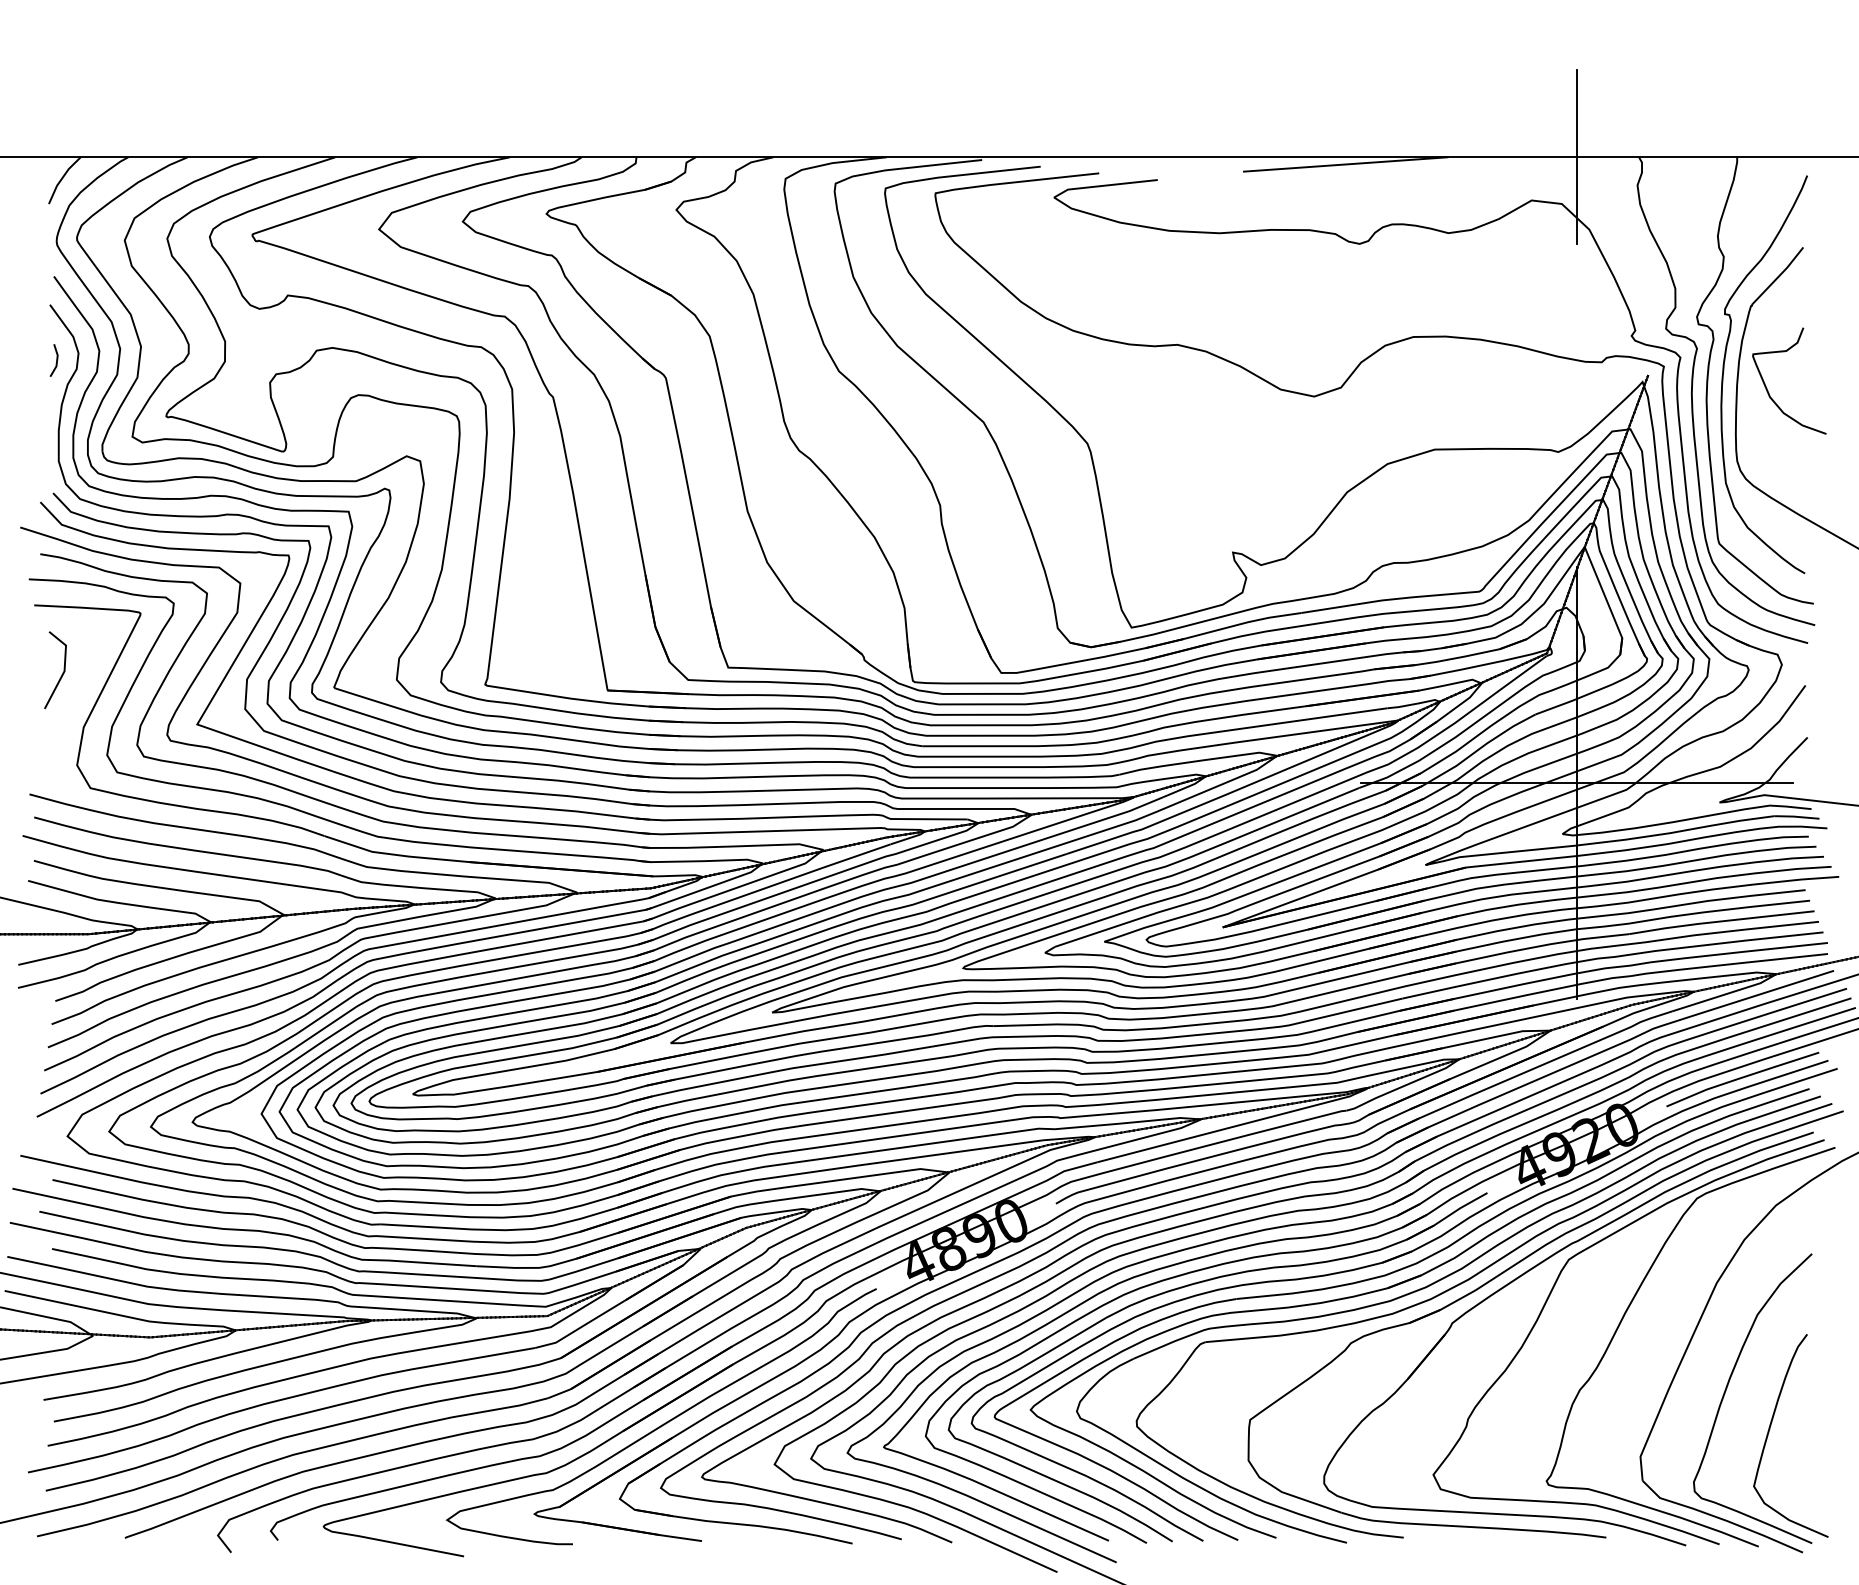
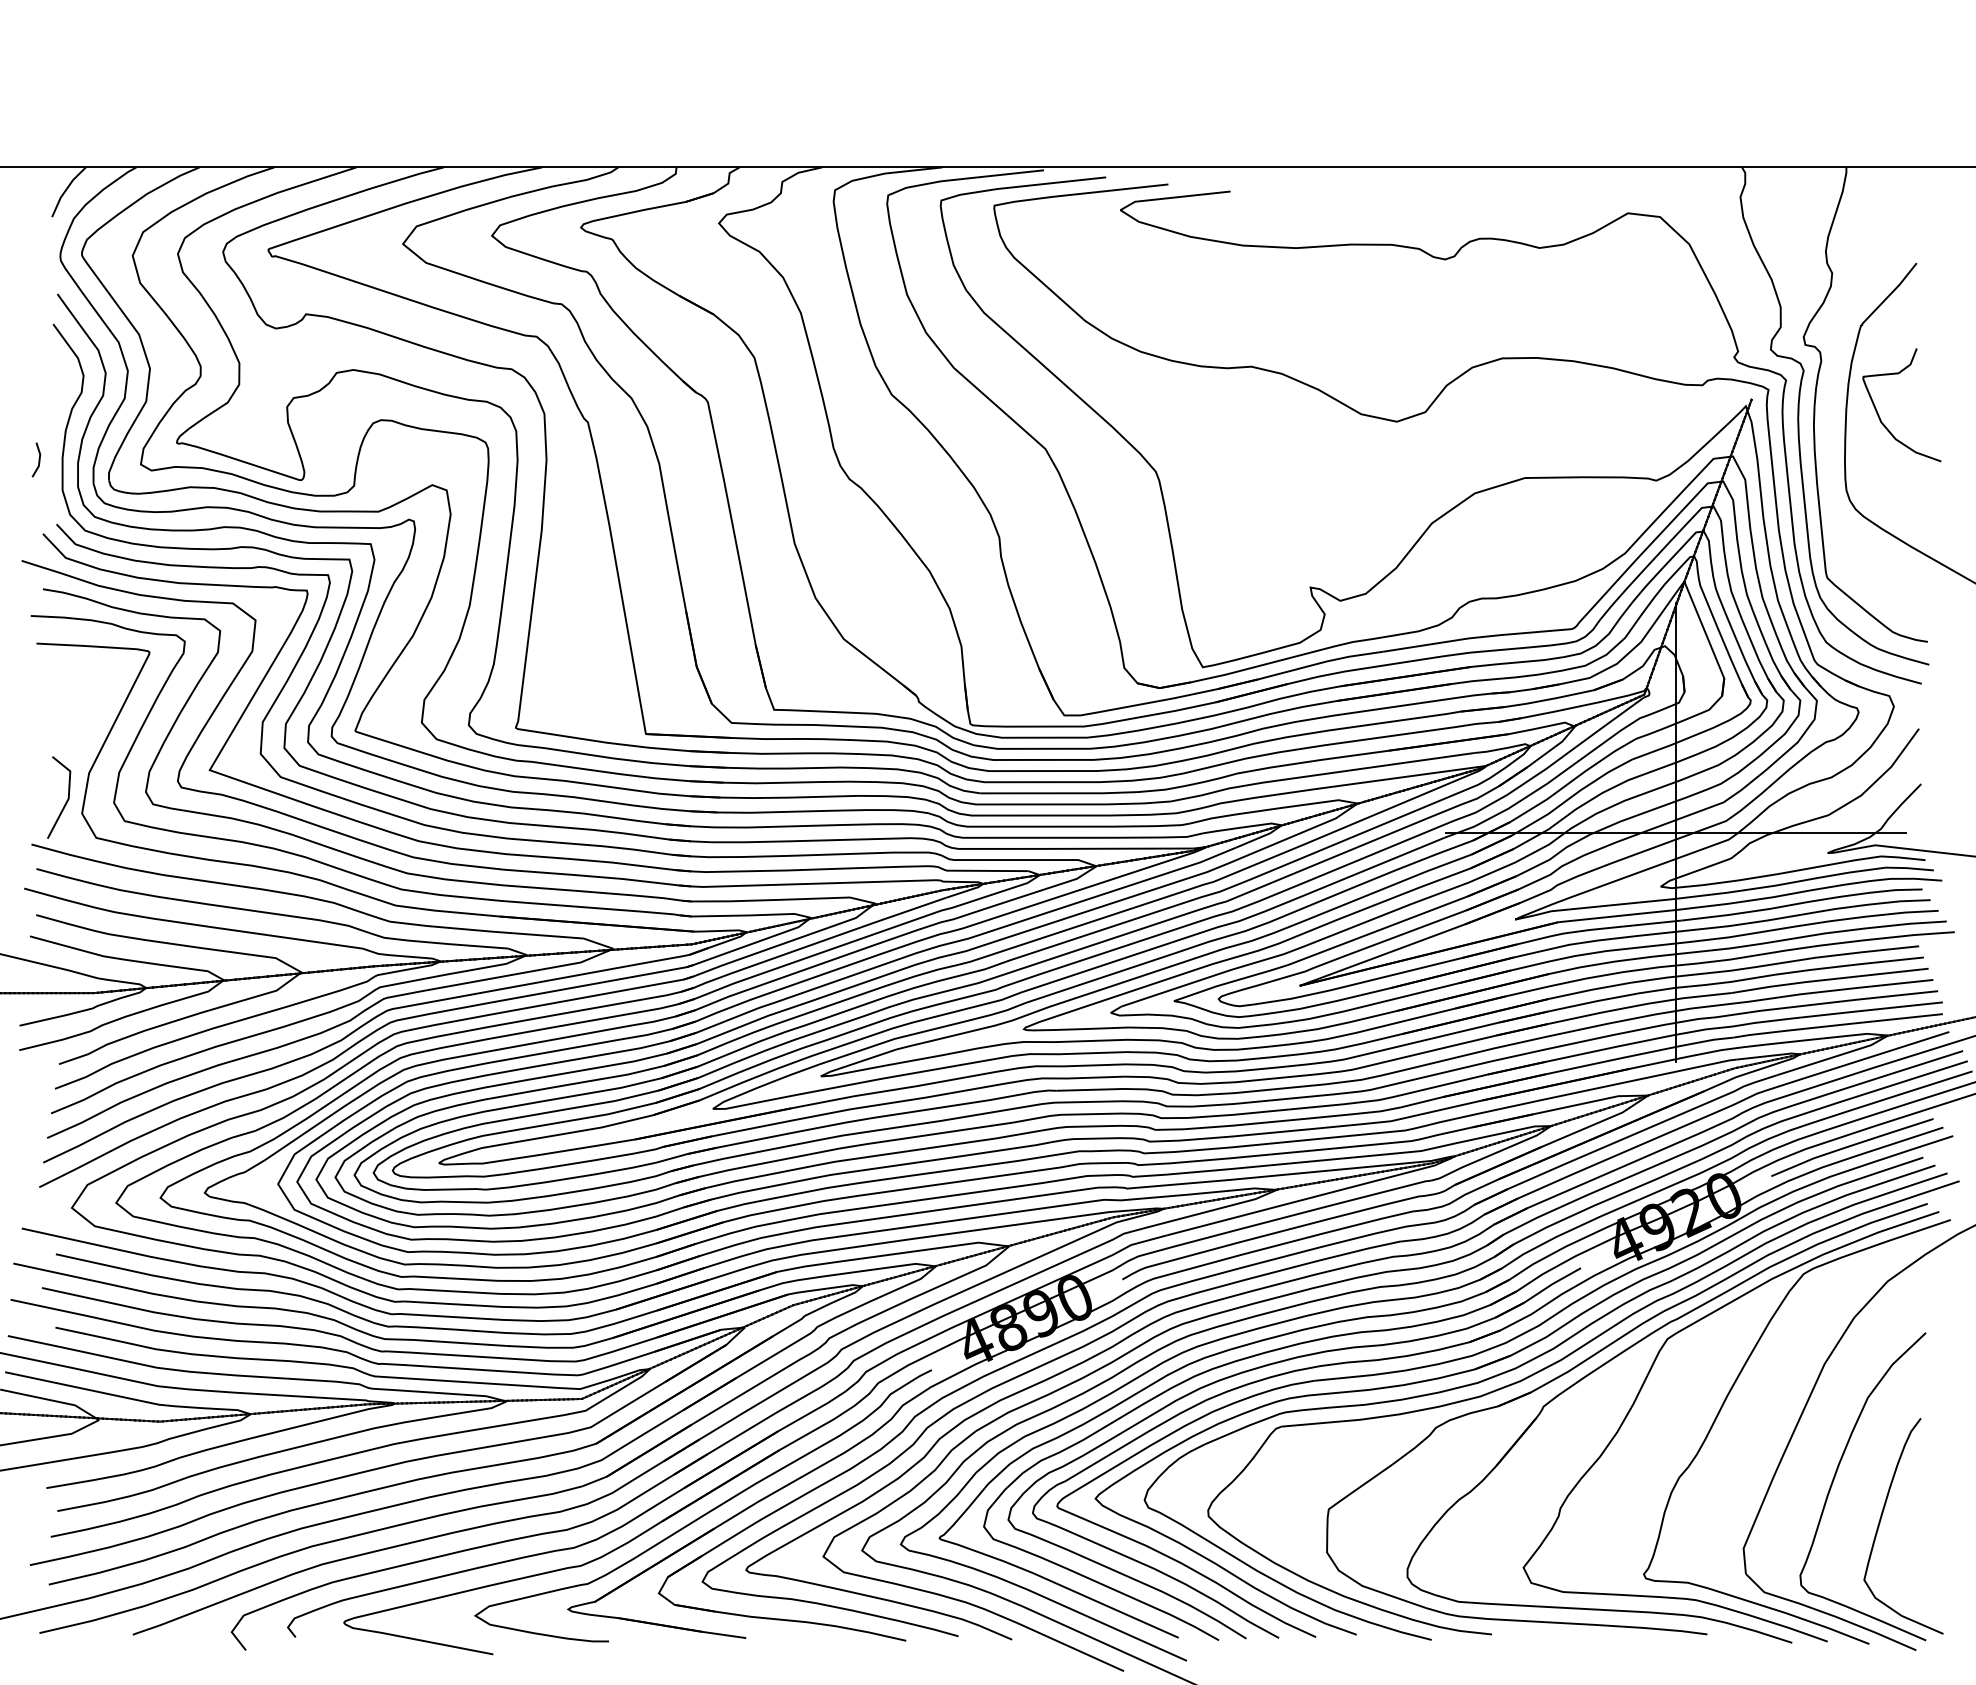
line: (1577, 157) -> (1676, 167), removed
line: (1345, 164) -> (1430, 175), removed
line: (56, 360) -> (38, 459), moved
curve: (1724, 371) -> (1832, 395), removed
line: (61, 674) -> (65, 802), moved

